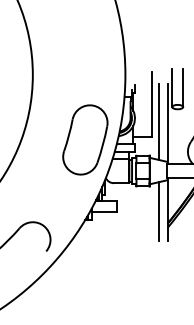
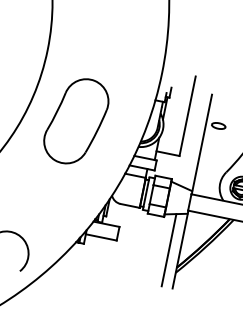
line: (172, 88) -> (216, 101), removed
line: (183, 88) -> (230, 104), removed
line: (158, 121) -> (191, 138), removed
part: (85, 139) -> (76, 120), moved

